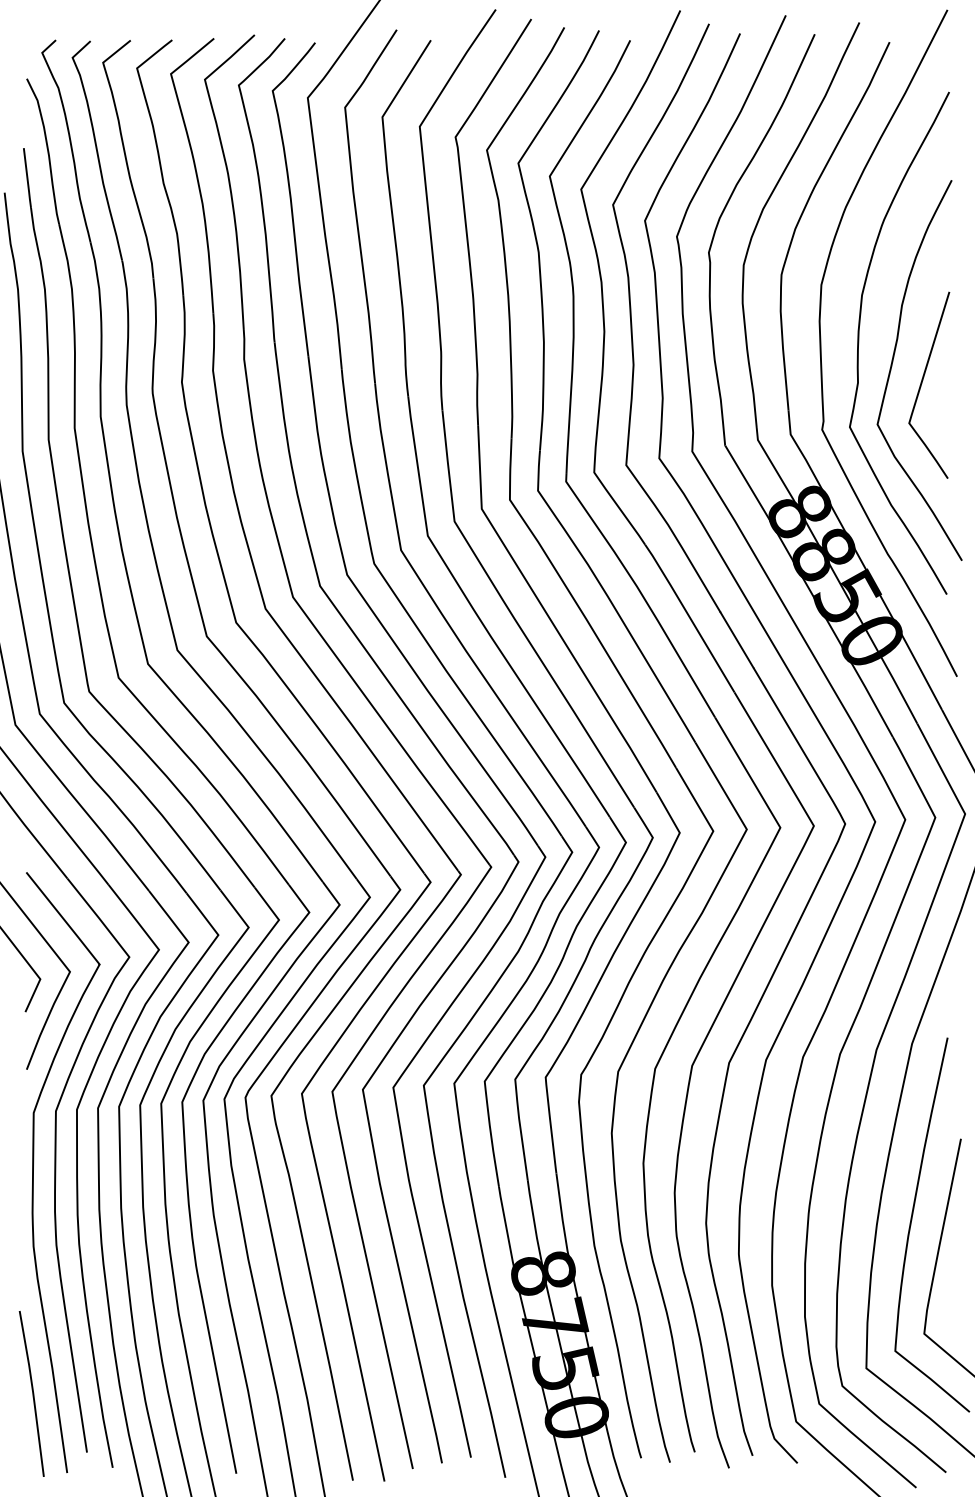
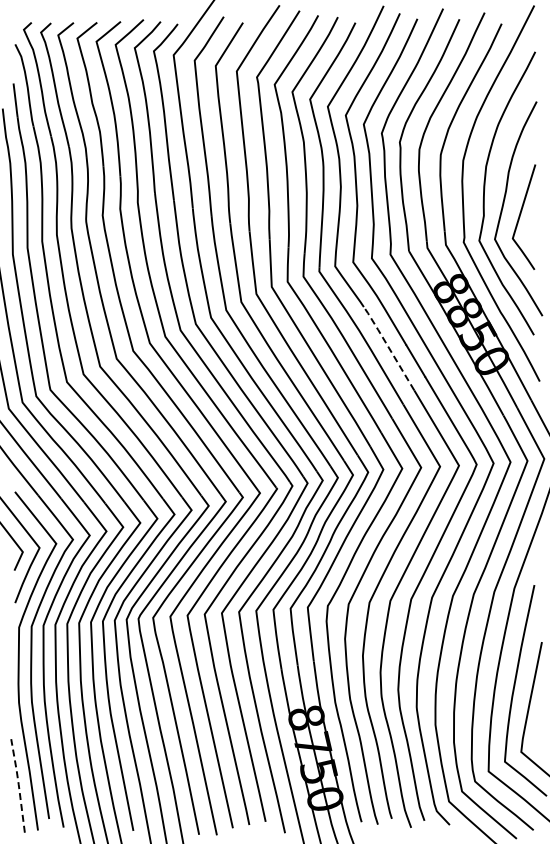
line: (688, 614) -> (388, 346), solid -> dashed
line: (32, 1391) -> (18, 784), solid -> dashed

